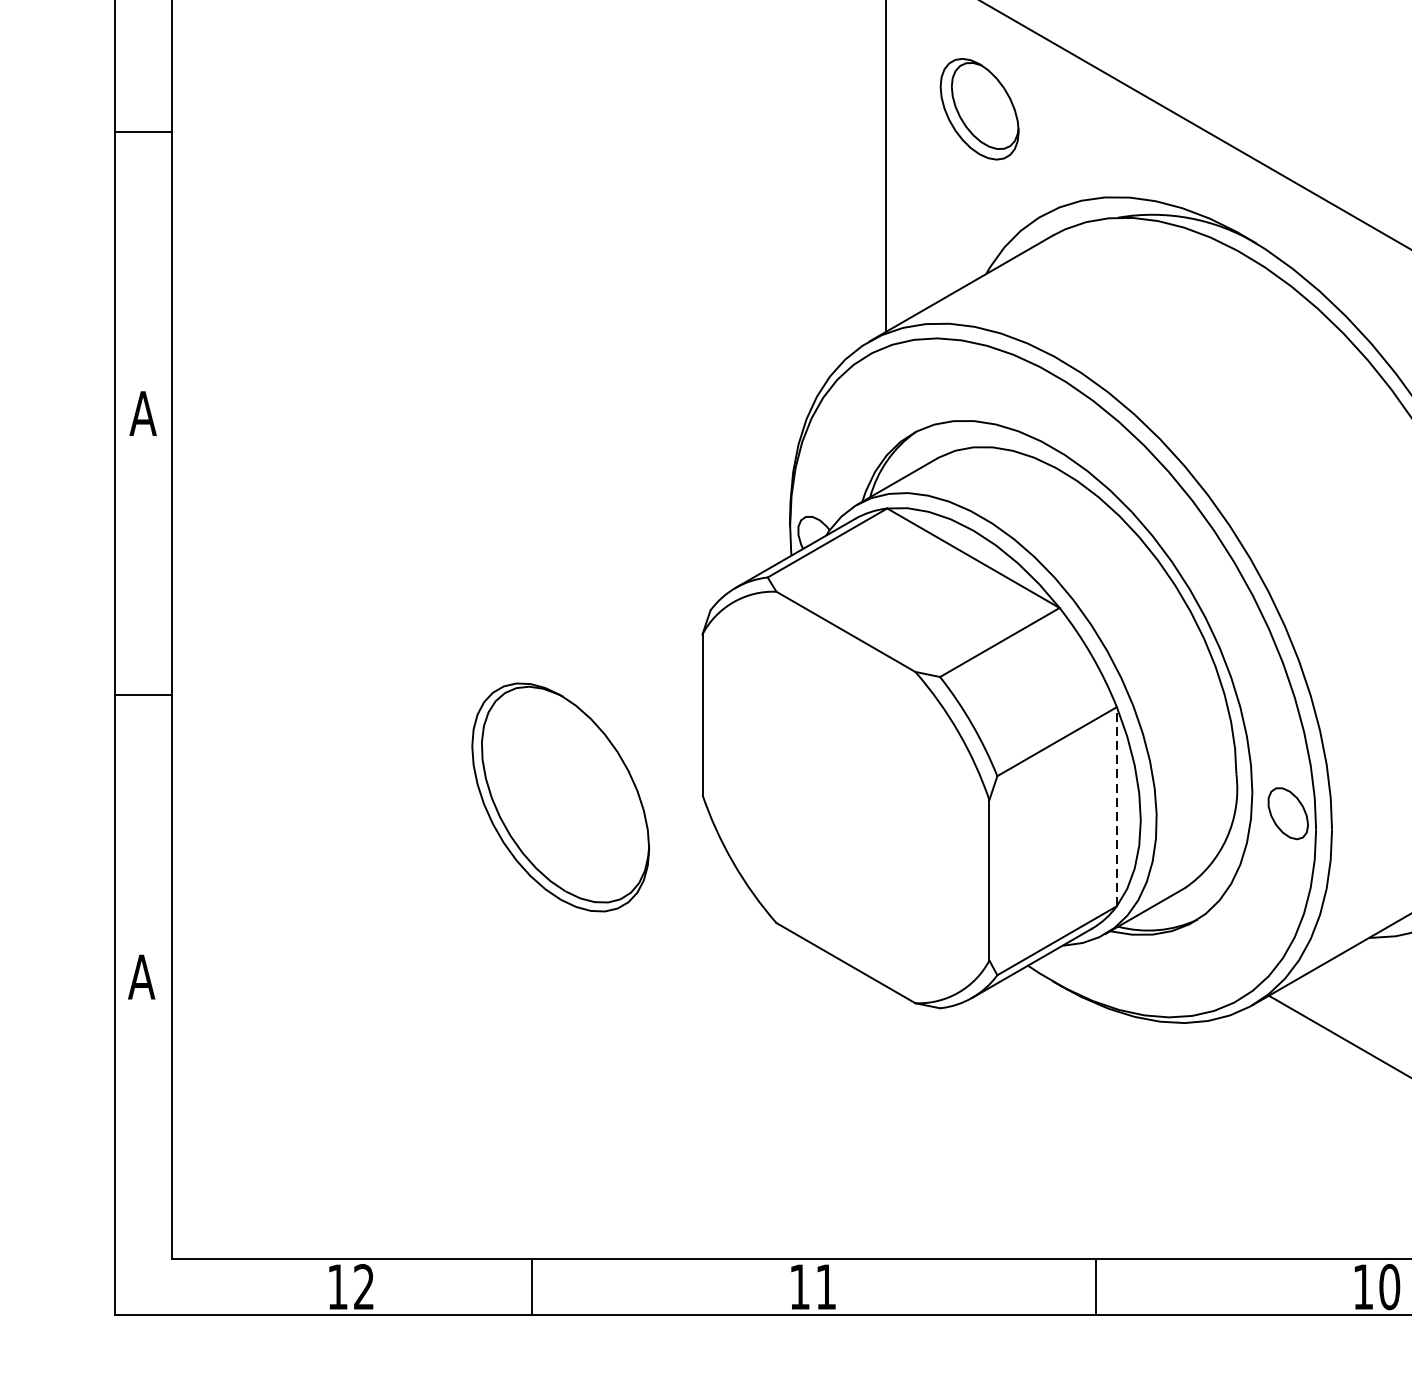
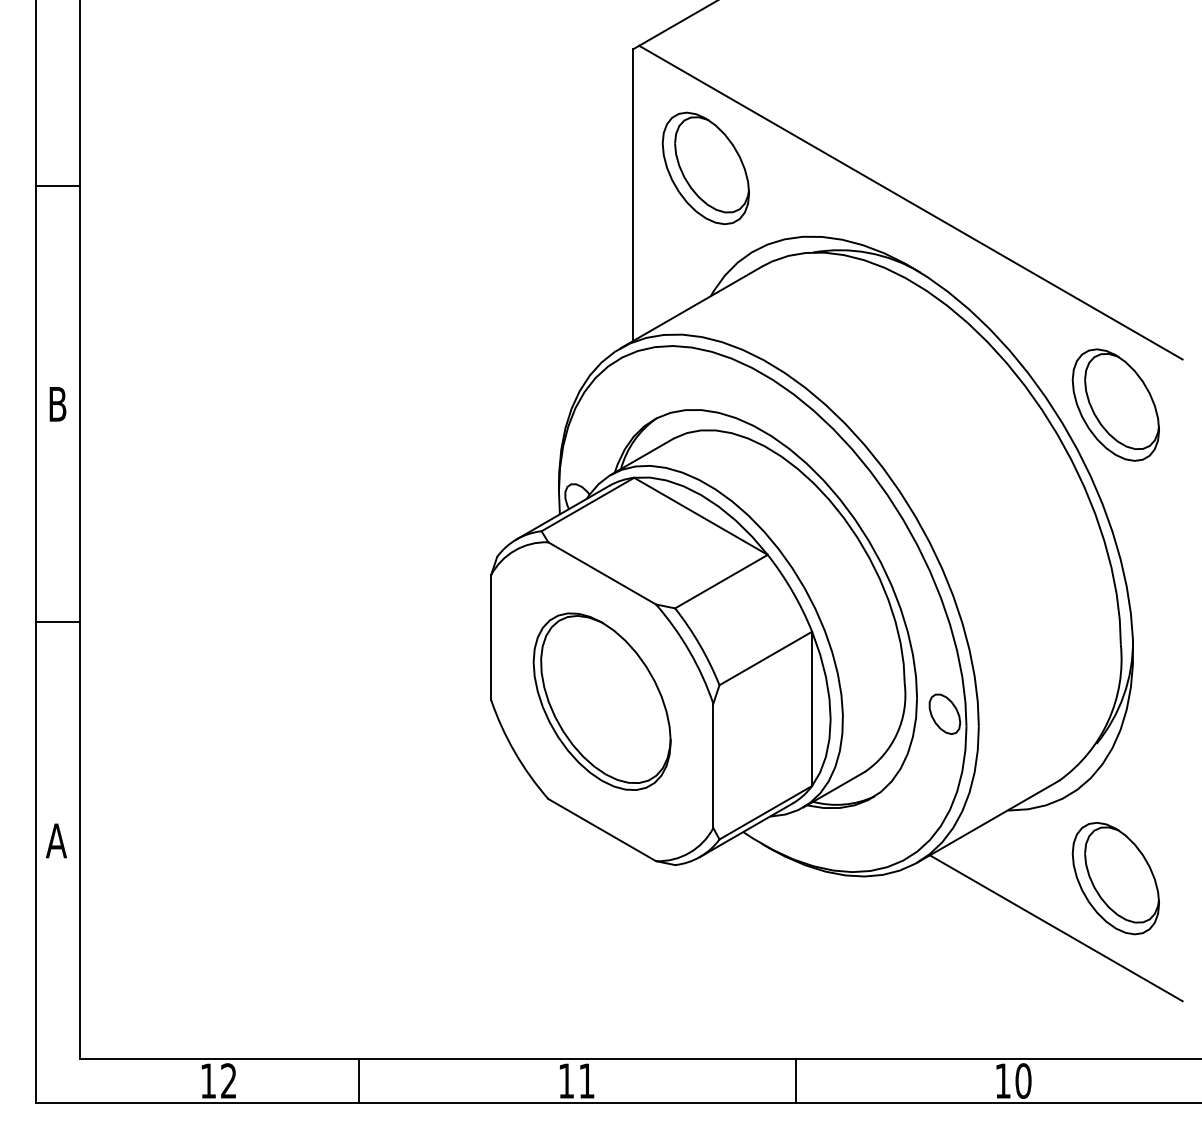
part: (979, 109) -> (705, 168), size x1.43
text: (142, 413) -> (57, 404), A -> B
part: (559, 797) -> (601, 701), moved
line: (1117, 806) -> (812, 708), dashed -> solid

